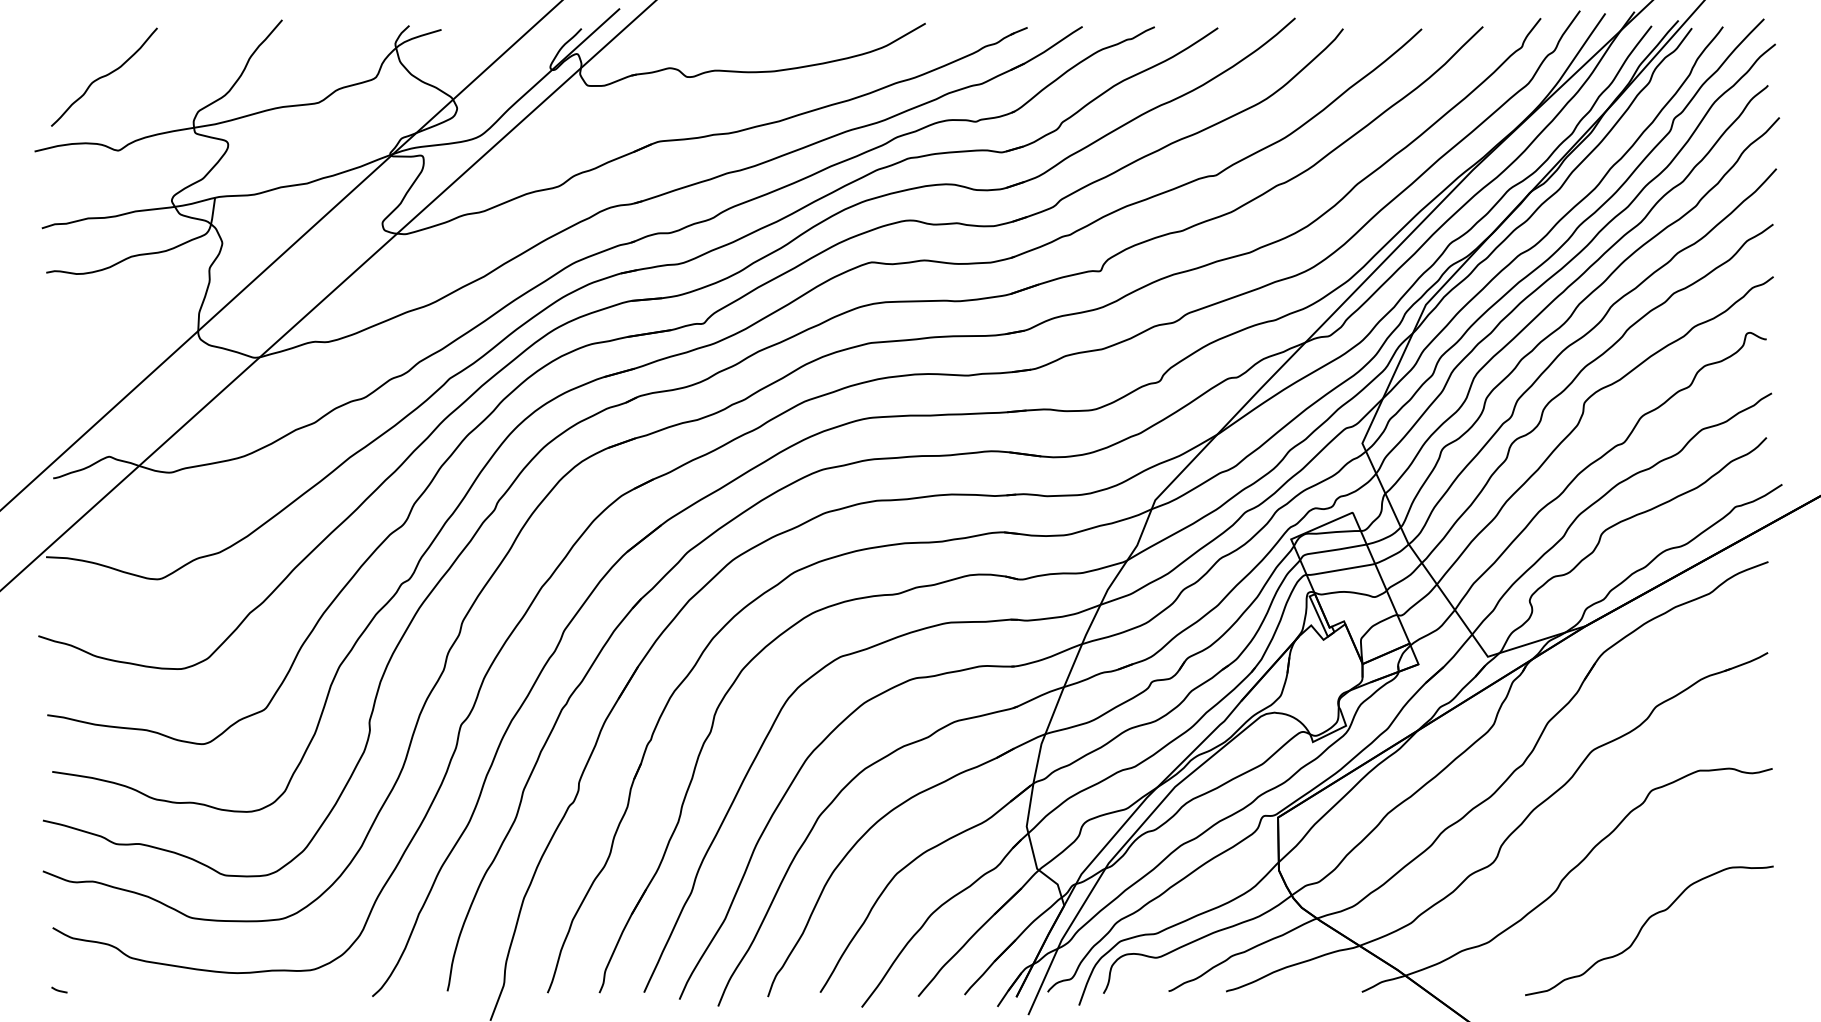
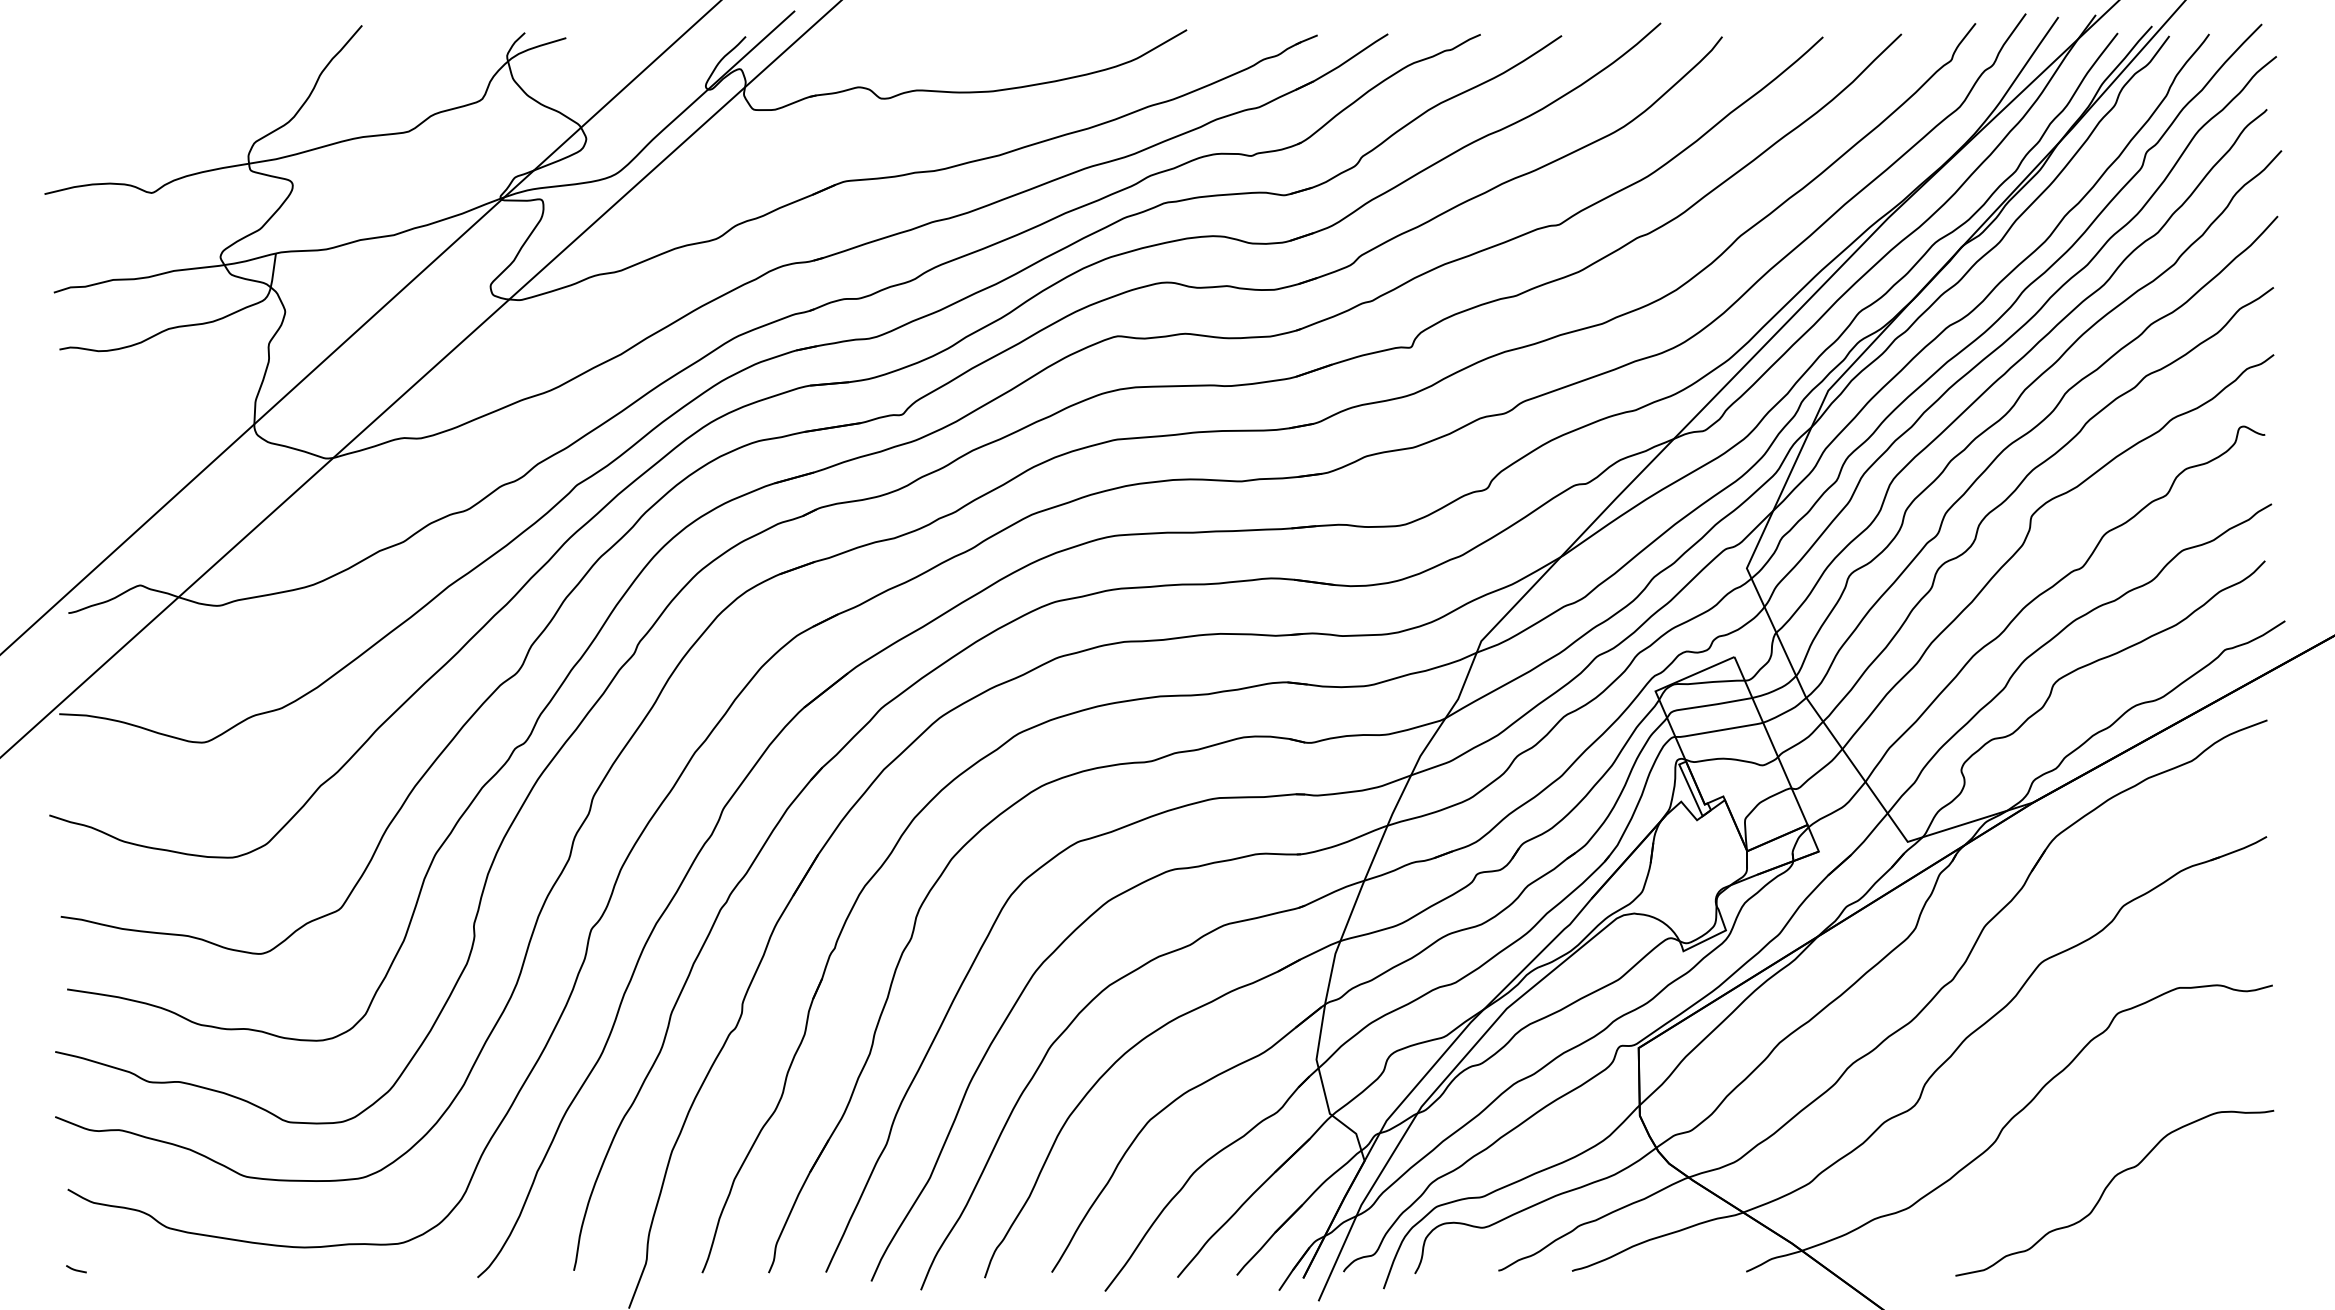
curve: (103, 76) -> (133, 98), removed

